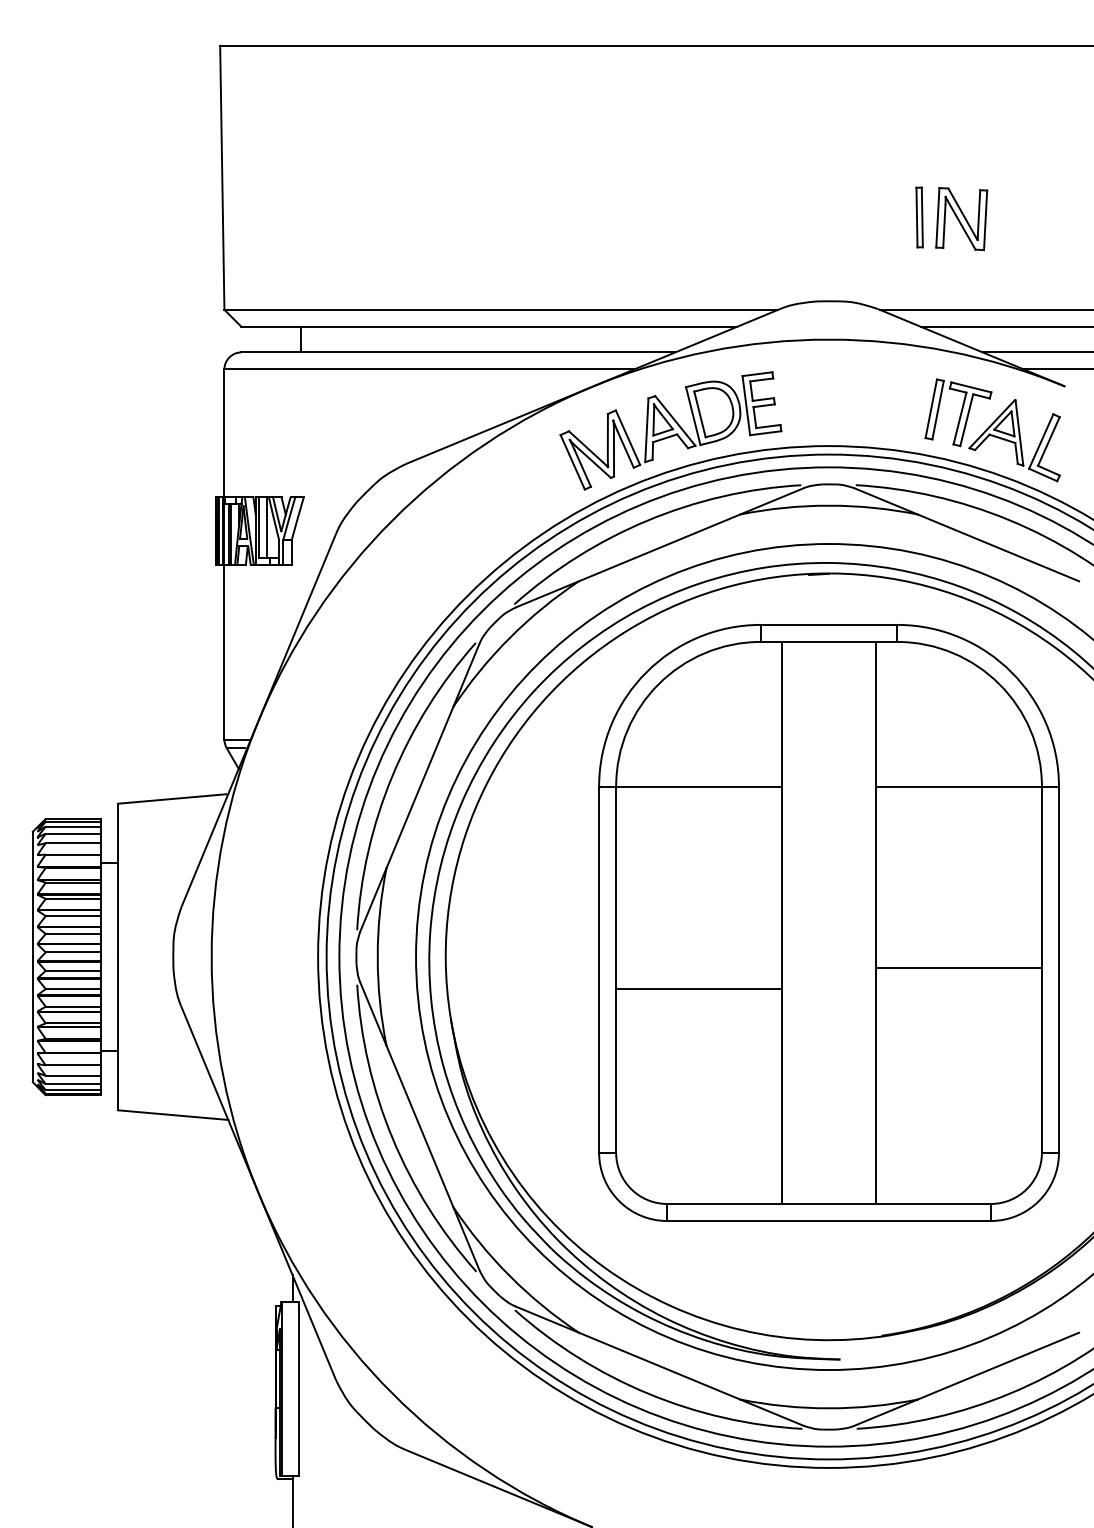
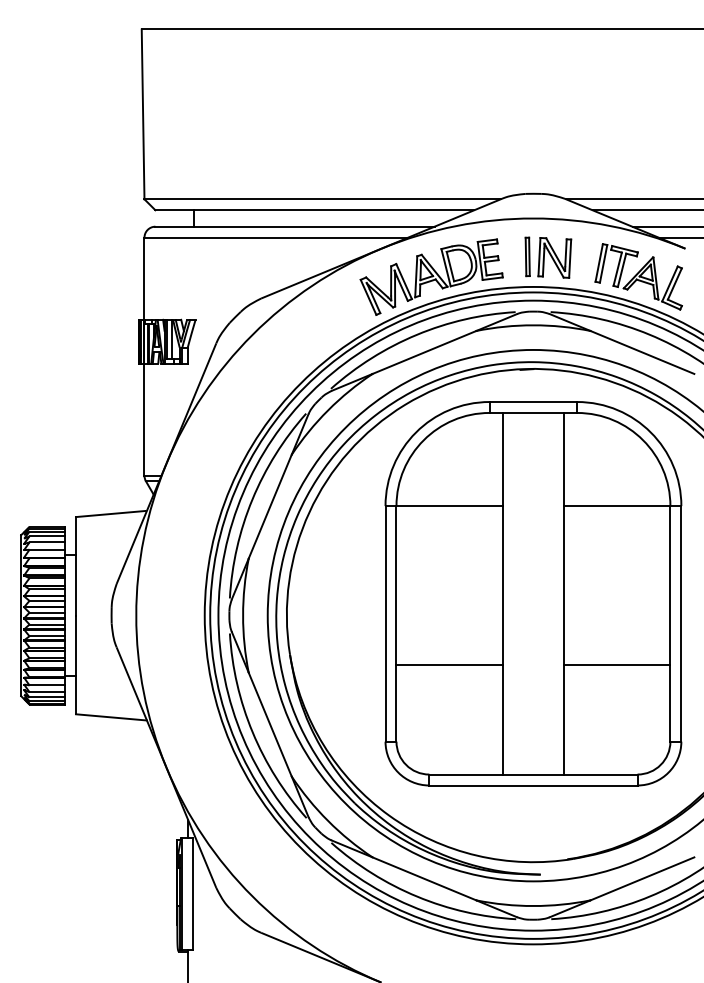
part: (951, 218) -> (548, 257), moved
line: (958, 967) -> (616, 664), moved
line: (698, 987) -> (449, 664), moved

